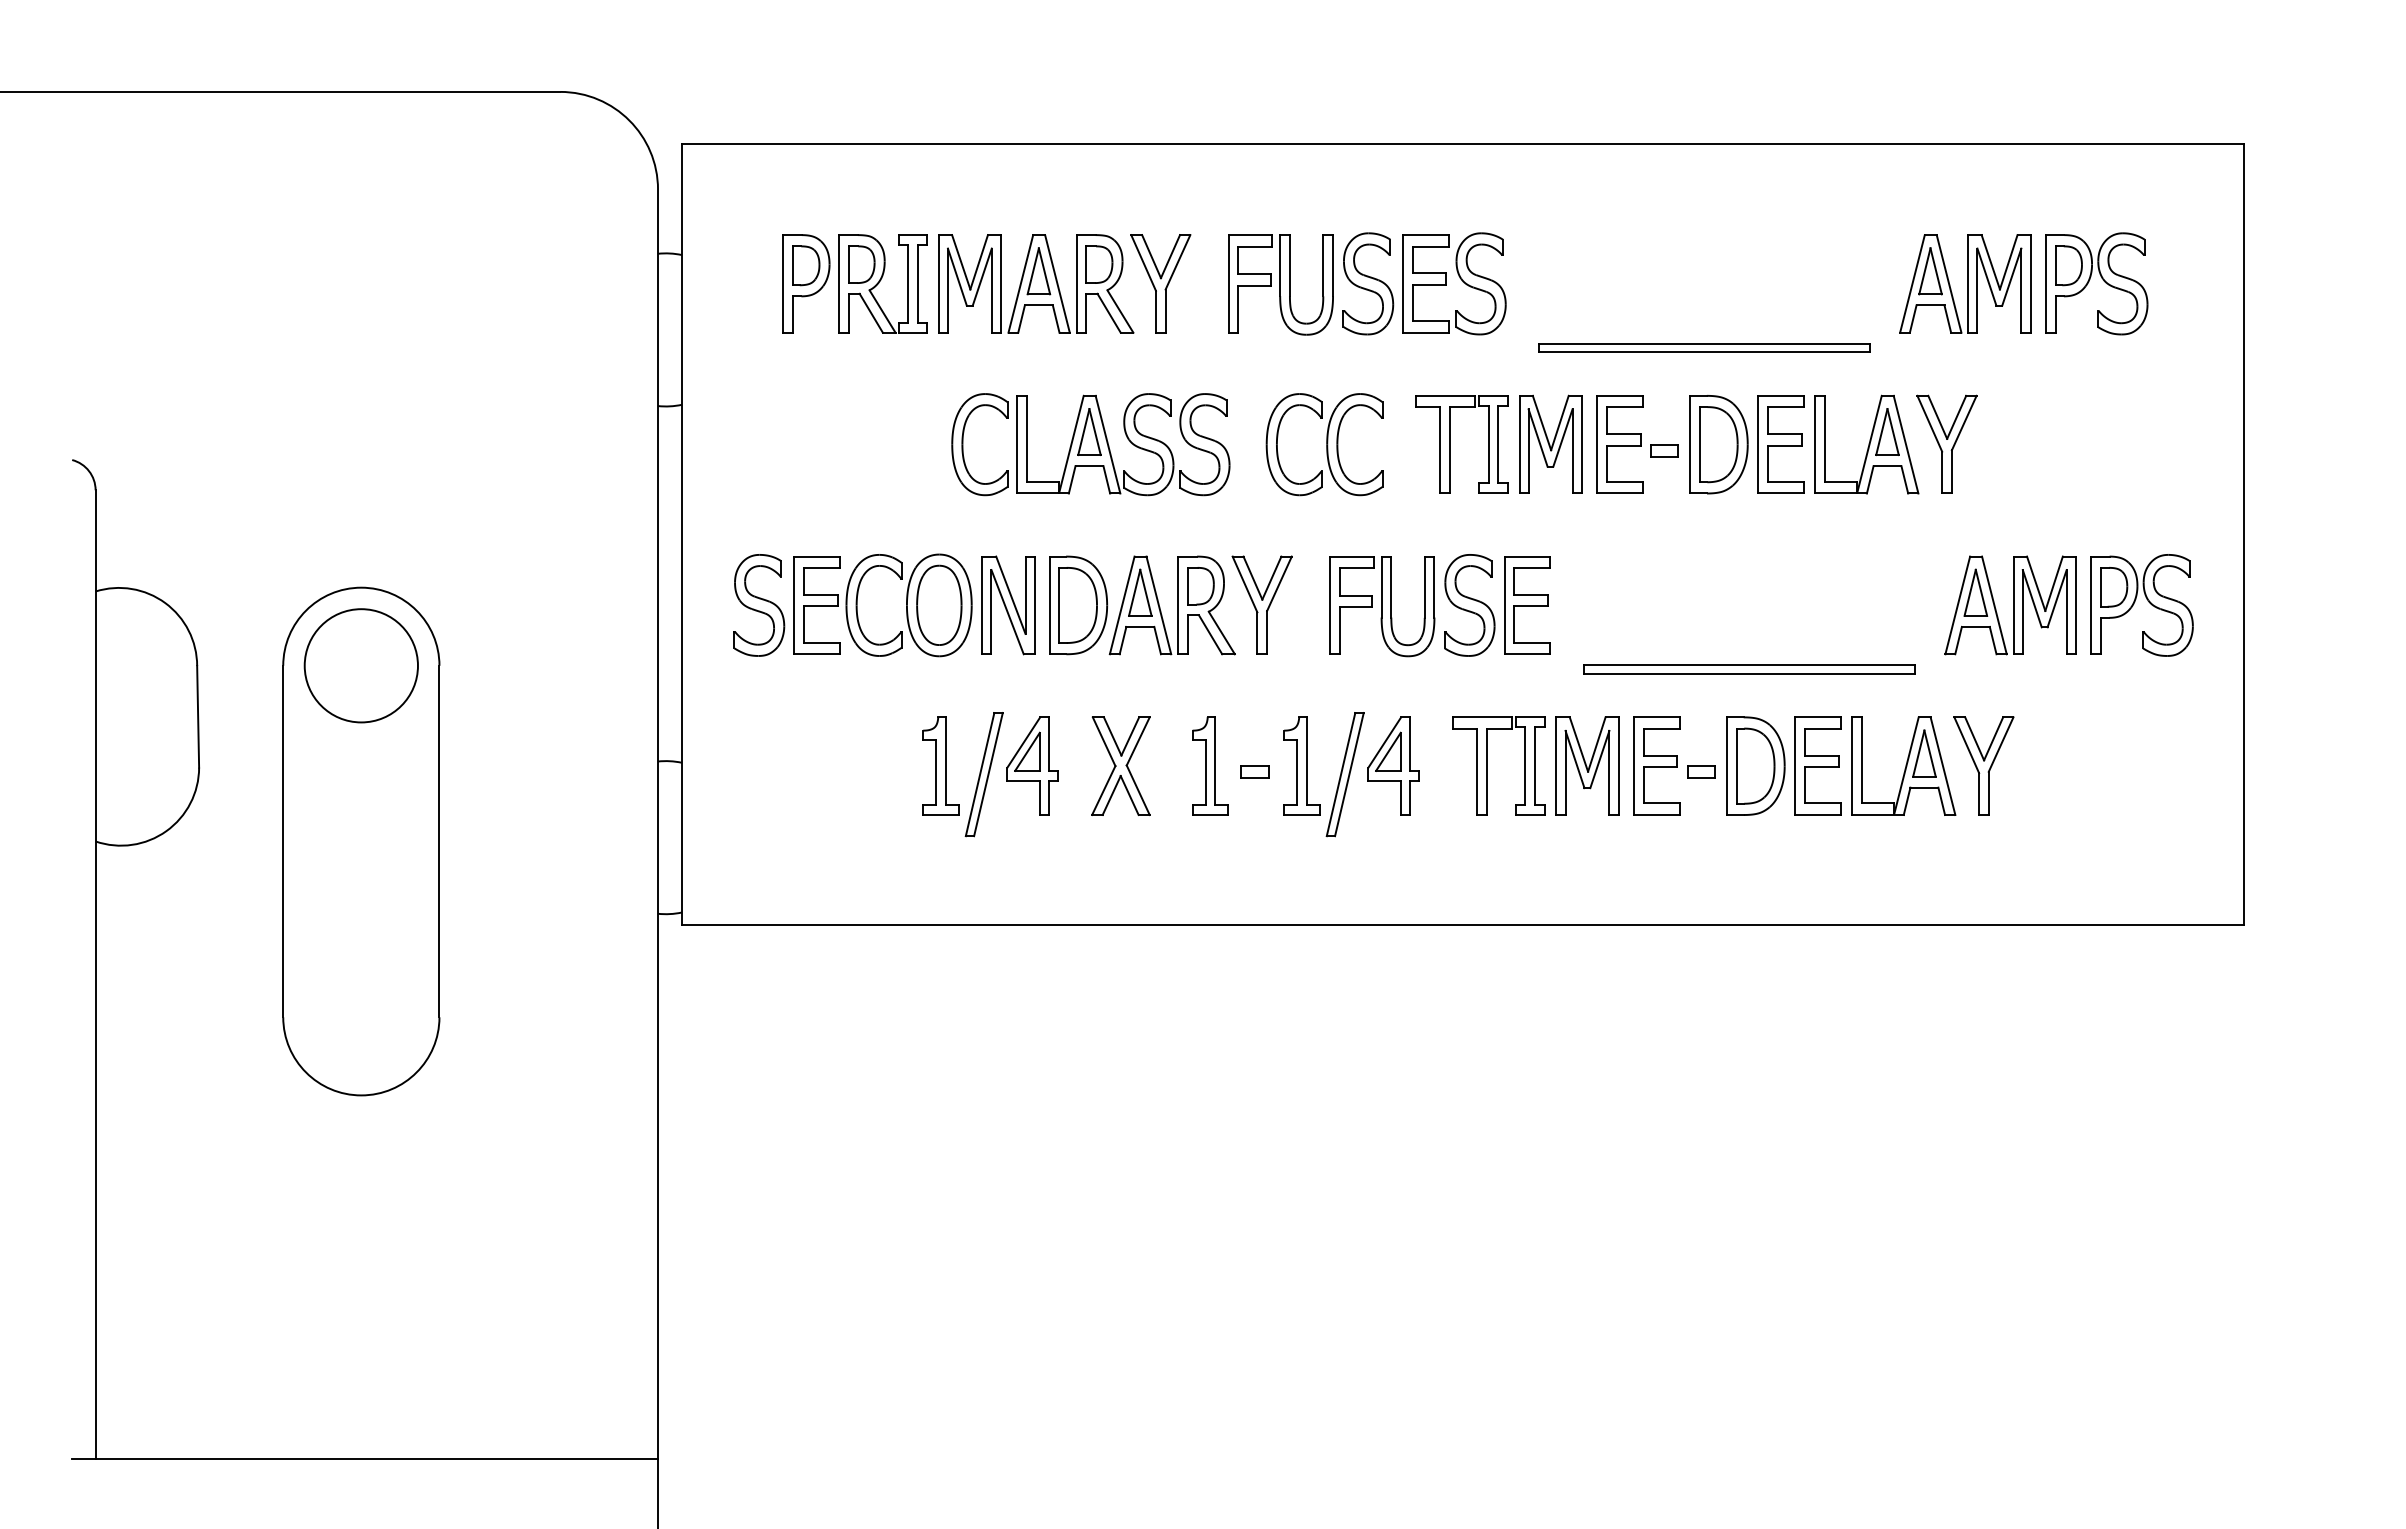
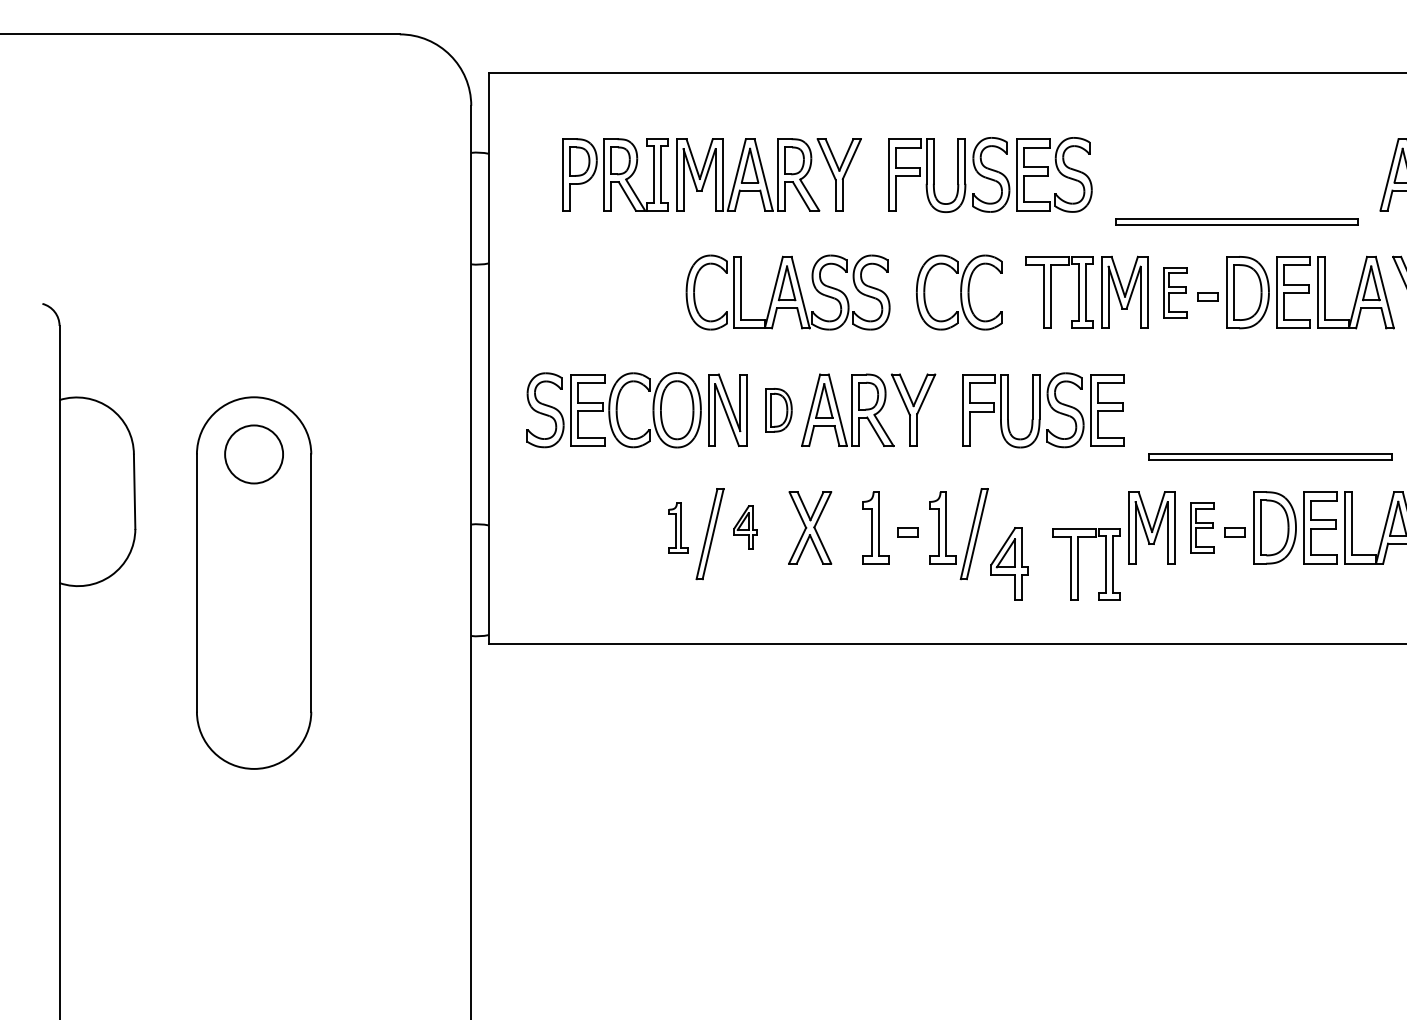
part: (1619, 444) -> (1175, 292), size x0.7
part: (1078, 605) -> (779, 410), size x0.6
circle: (360, 665) -> (253, 454), size x0.7
part: (940, 765) -> (678, 527), size x0.7
part: (1032, 765) -> (745, 527), size x0.6
part: (1393, 765) -> (1009, 563), moved
part: (1487, 765) -> (1078, 564), moved
part: (1656, 765) -> (1202, 527), size x0.7

